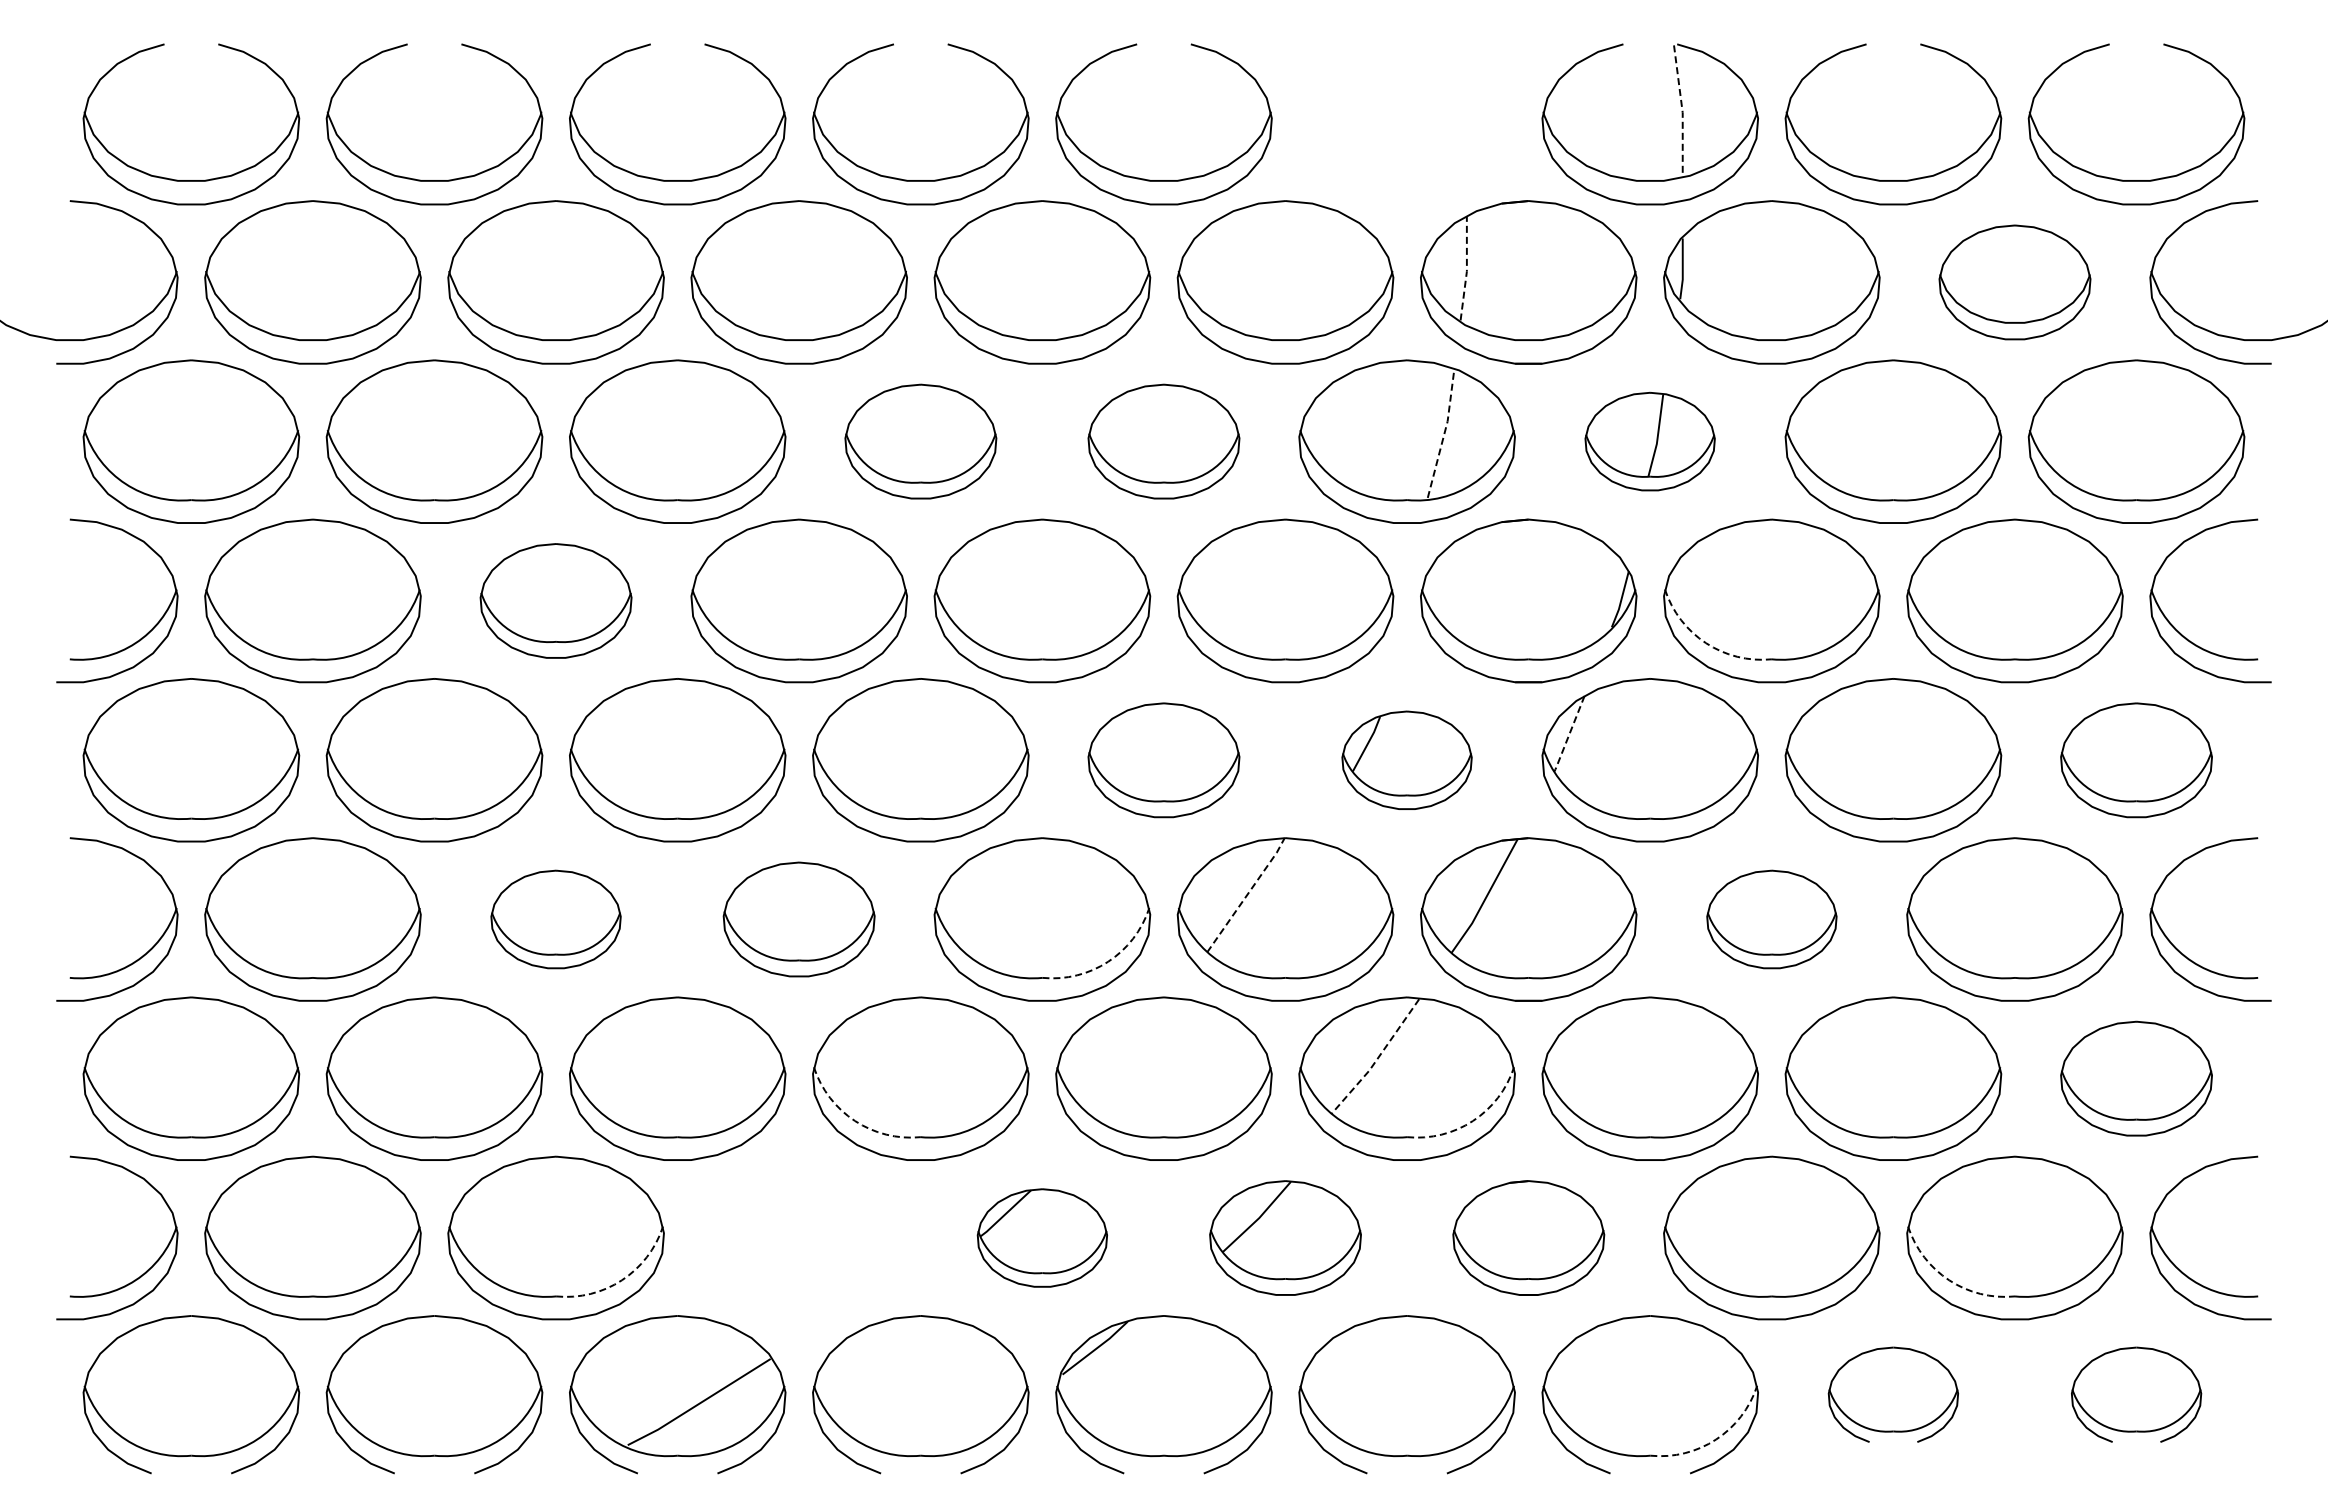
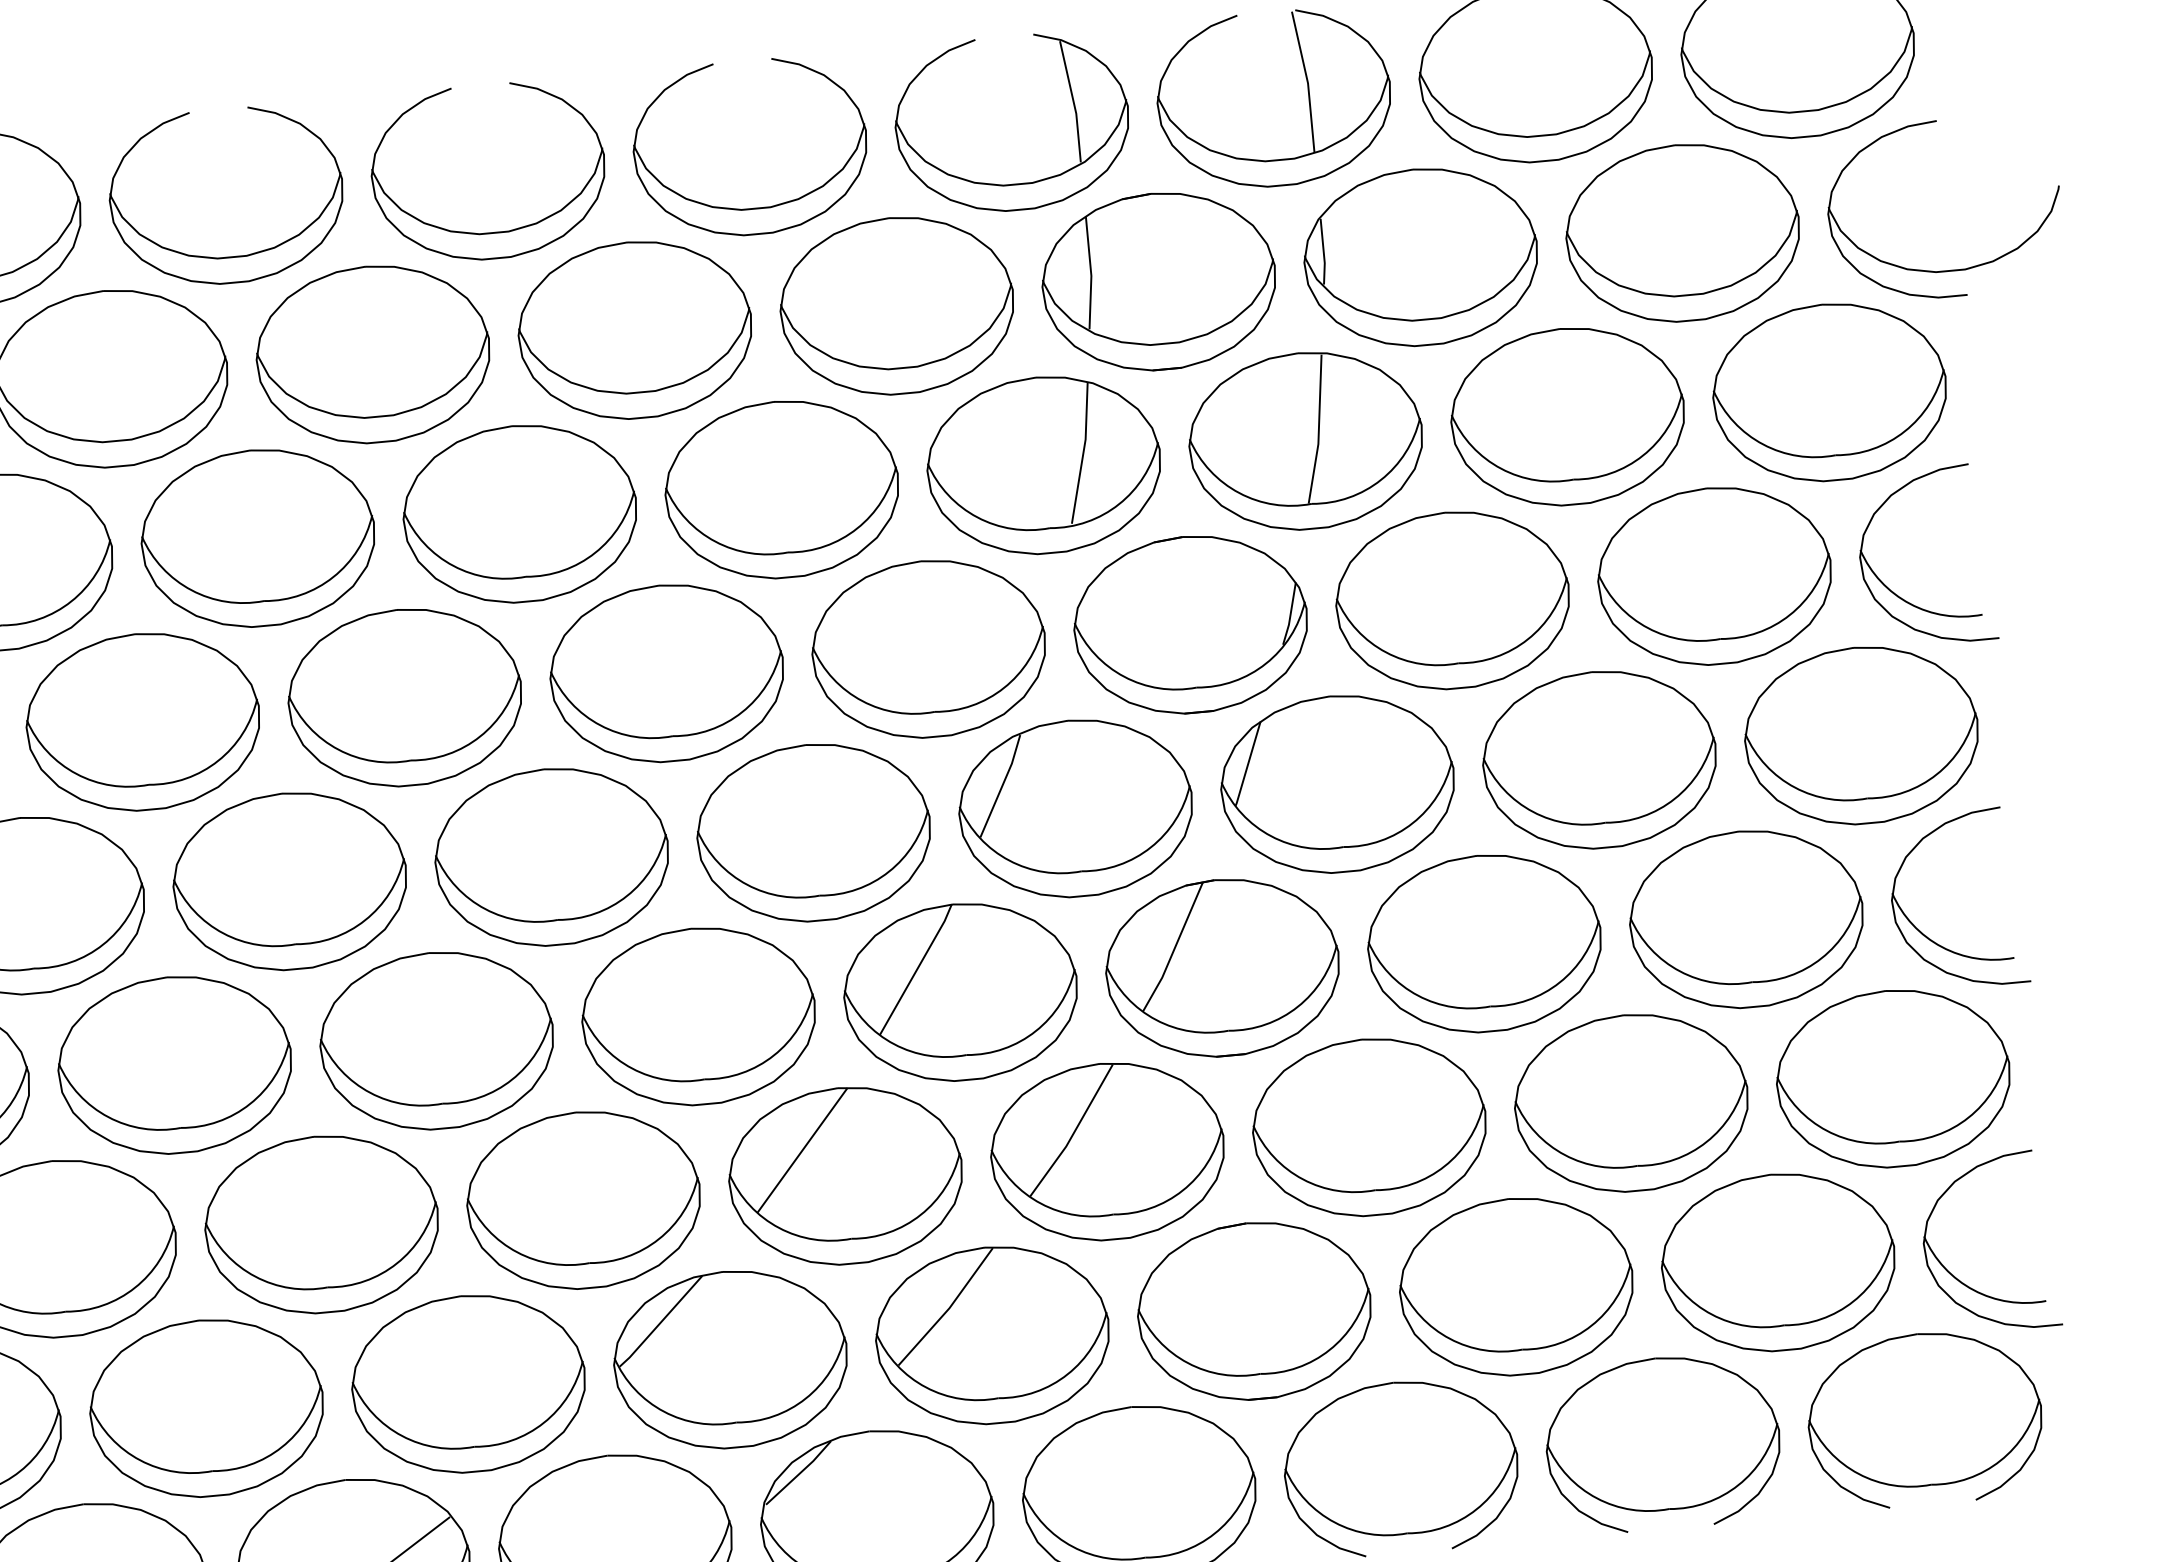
line: (1682, 111) -> (1307, 82), dashed -> solid
part: (1406, 180) -> (1017, 183), added
line: (1466, 269) -> (1090, 273), dashed -> solid
part: (2014, 282) -> (1682, 233), size x1.43
line: (1444, 433) -> (1083, 452), dashed -> solid
part: (920, 441) -> (519, 513), size x1.43
part: (1163, 441) -> (781, 489), size x1.43
part: (1649, 441) -> (1305, 440), size x1.67
part: (555, 600) -> (142, 721), size x1.43
arc: (1706, 643) -> (1386, 652), dashed -> solid
line: (1569, 734) -> (1248, 764), dashed -> solid
part: (1163, 760) -> (813, 833), size x1.43
part: (1406, 760) -> (1075, 808), size x1.67
part: (2136, 760) -> (1861, 735), size x1.43
line: (1247, 895) -> (917, 970), dashed -> solid
part: (555, 919) -> (174, 1065), size x1.67
part: (798, 919) -> (436, 1040), size x1.43
part: (1771, 919) -> (1484, 943), size x1.67
arc: (1108, 961) -> (774, 1055), dashed -> solid
line: (1125, 1051) -> (801, 1150), added
line: (1377, 1058) -> (1073, 1132), dashed -> solid
part: (2136, 1078) -> (1893, 1078), size x1.43
arc: (855, 1121) -> (517, 1252), dashed -> solid
arc: (1472, 1121) -> (1182, 1191), dashed -> solid
part: (798, 1237) -> (467, 1383), added
part: (1042, 1237) -> (730, 1359), size x1.67
part: (1285, 1237) -> (992, 1334), size x1.43
part: (1528, 1237) -> (1254, 1310), size x1.43
arc: (621, 1280) -> (281, 1447), dashed -> solid
arc: (1949, 1280) -> (1712, 1314), dashed -> solid
part: (1893, 1394) -> (1663, 1443), size x1.67
part: (2136, 1394) -> (1924, 1418), size x1.67
arc: (1716, 1439) -> (1477, 1509), dashed -> solid

